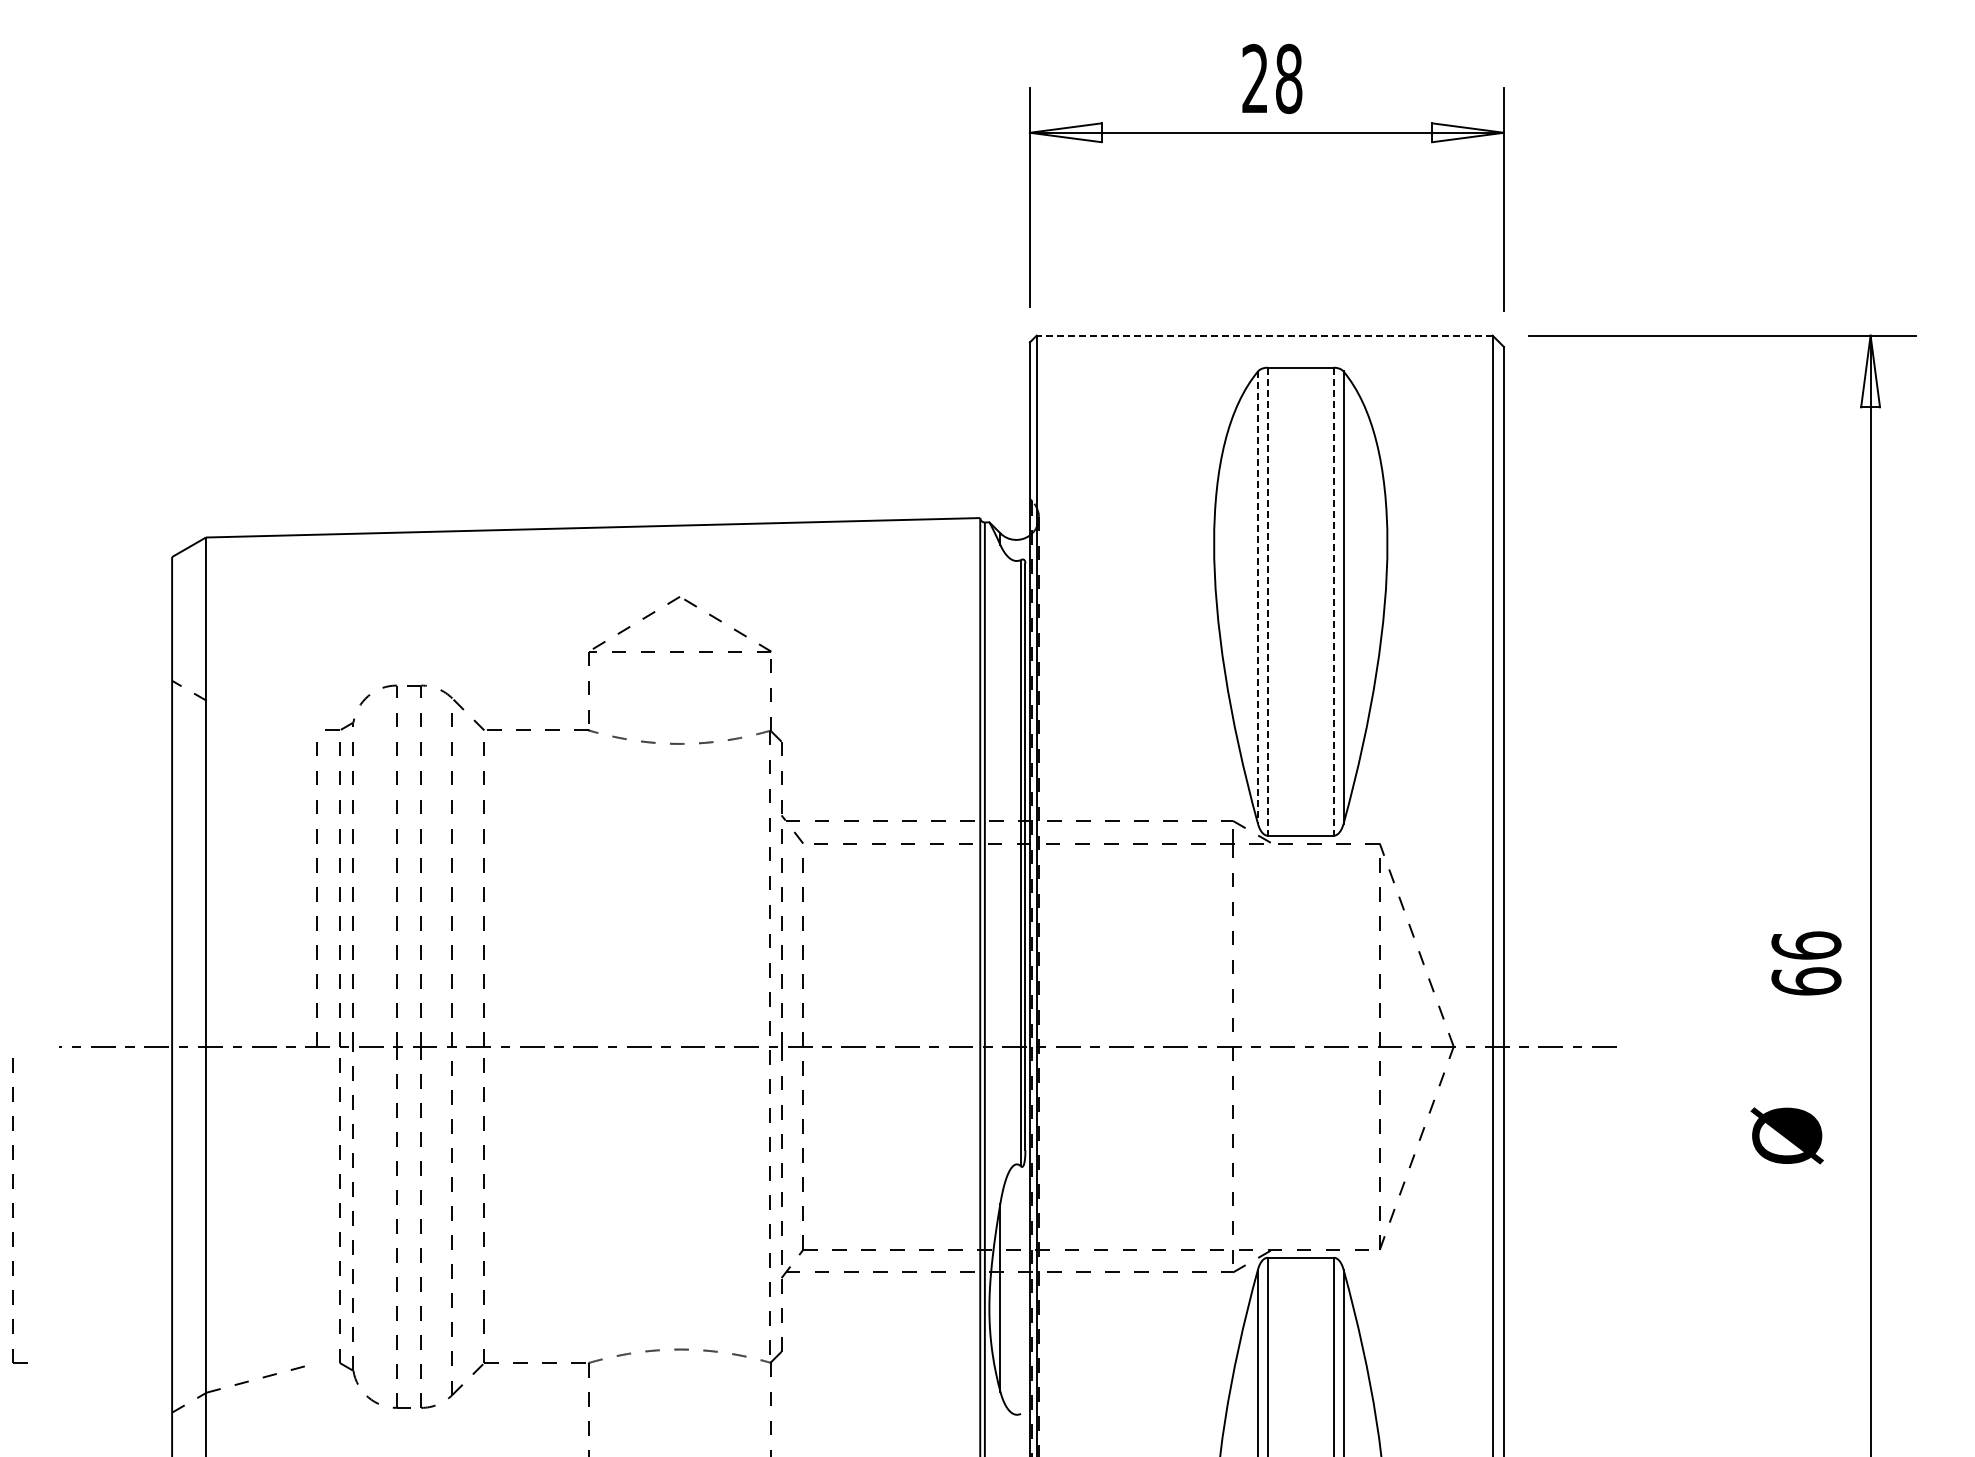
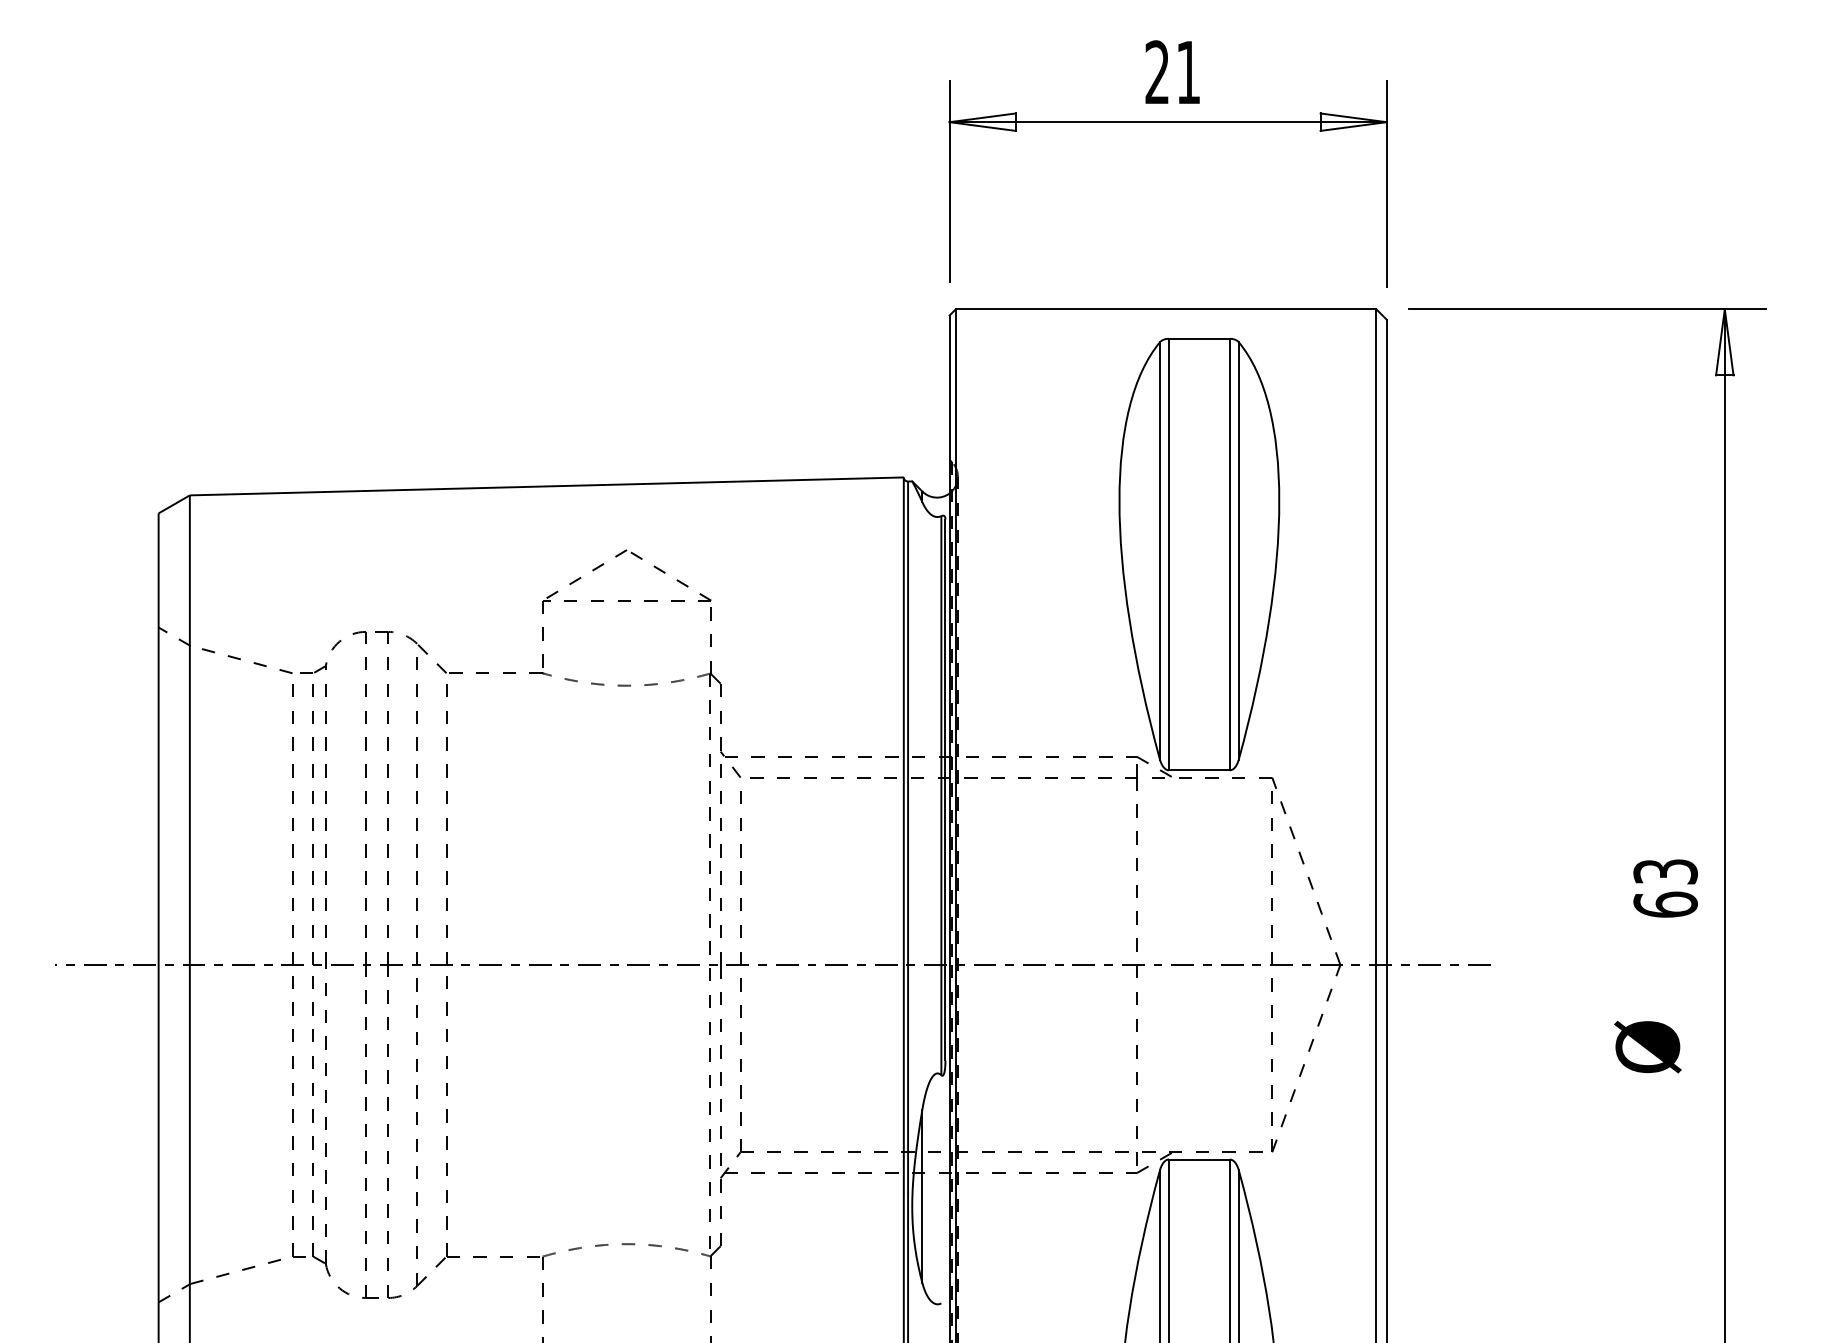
text: (1289, 78) -> (1188, 72), 28 -> 21
line: (1264, 335) -> (1165, 309), dashed -> solid
line: (1258, 598) -> (1160, 551), dashed -> solid
line: (1267, 601) -> (1168, 554), dashed -> solid
line: (1333, 601) -> (1229, 554), dashed -> solid
line: (275, 718) -> (253, 662), added
text: (1806, 945) -> (1665, 871), 66 -> 63
part: (19, 1210) -> (298, 1115), moved

